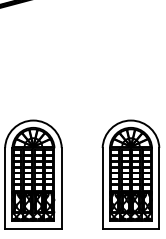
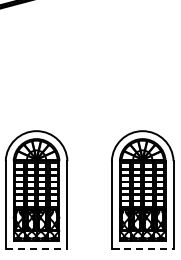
line: (33, 228) -> (36, 248), solid -> dashed
line: (131, 228) -> (143, 248), solid -> dashed

